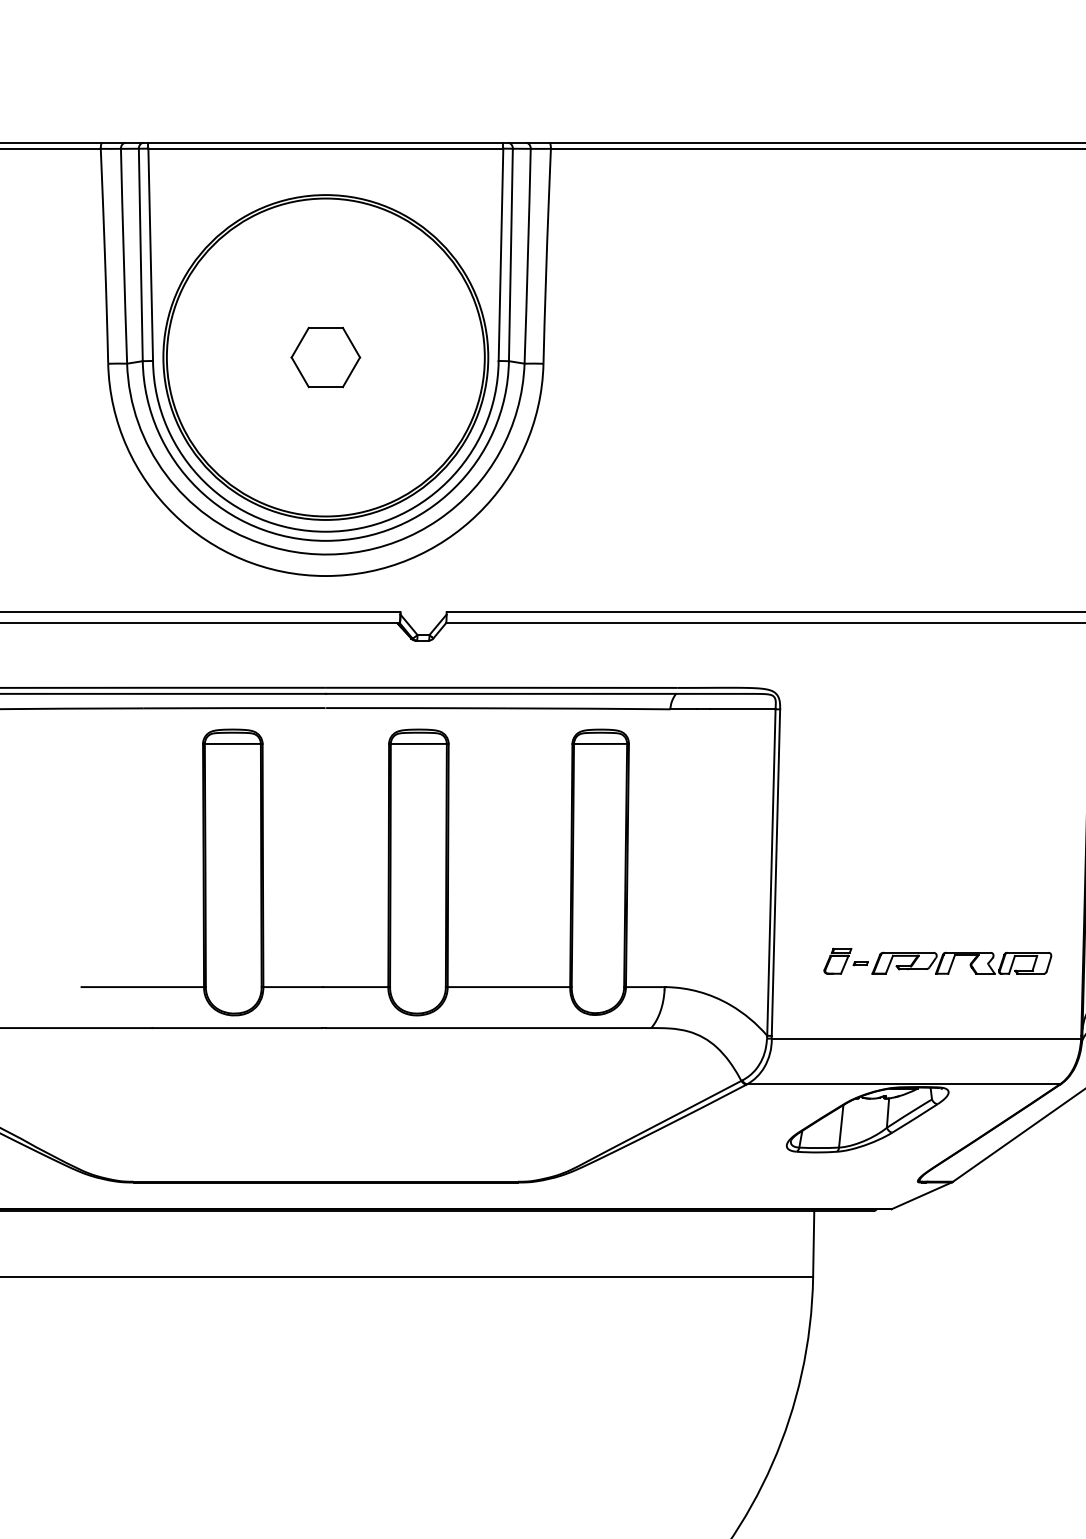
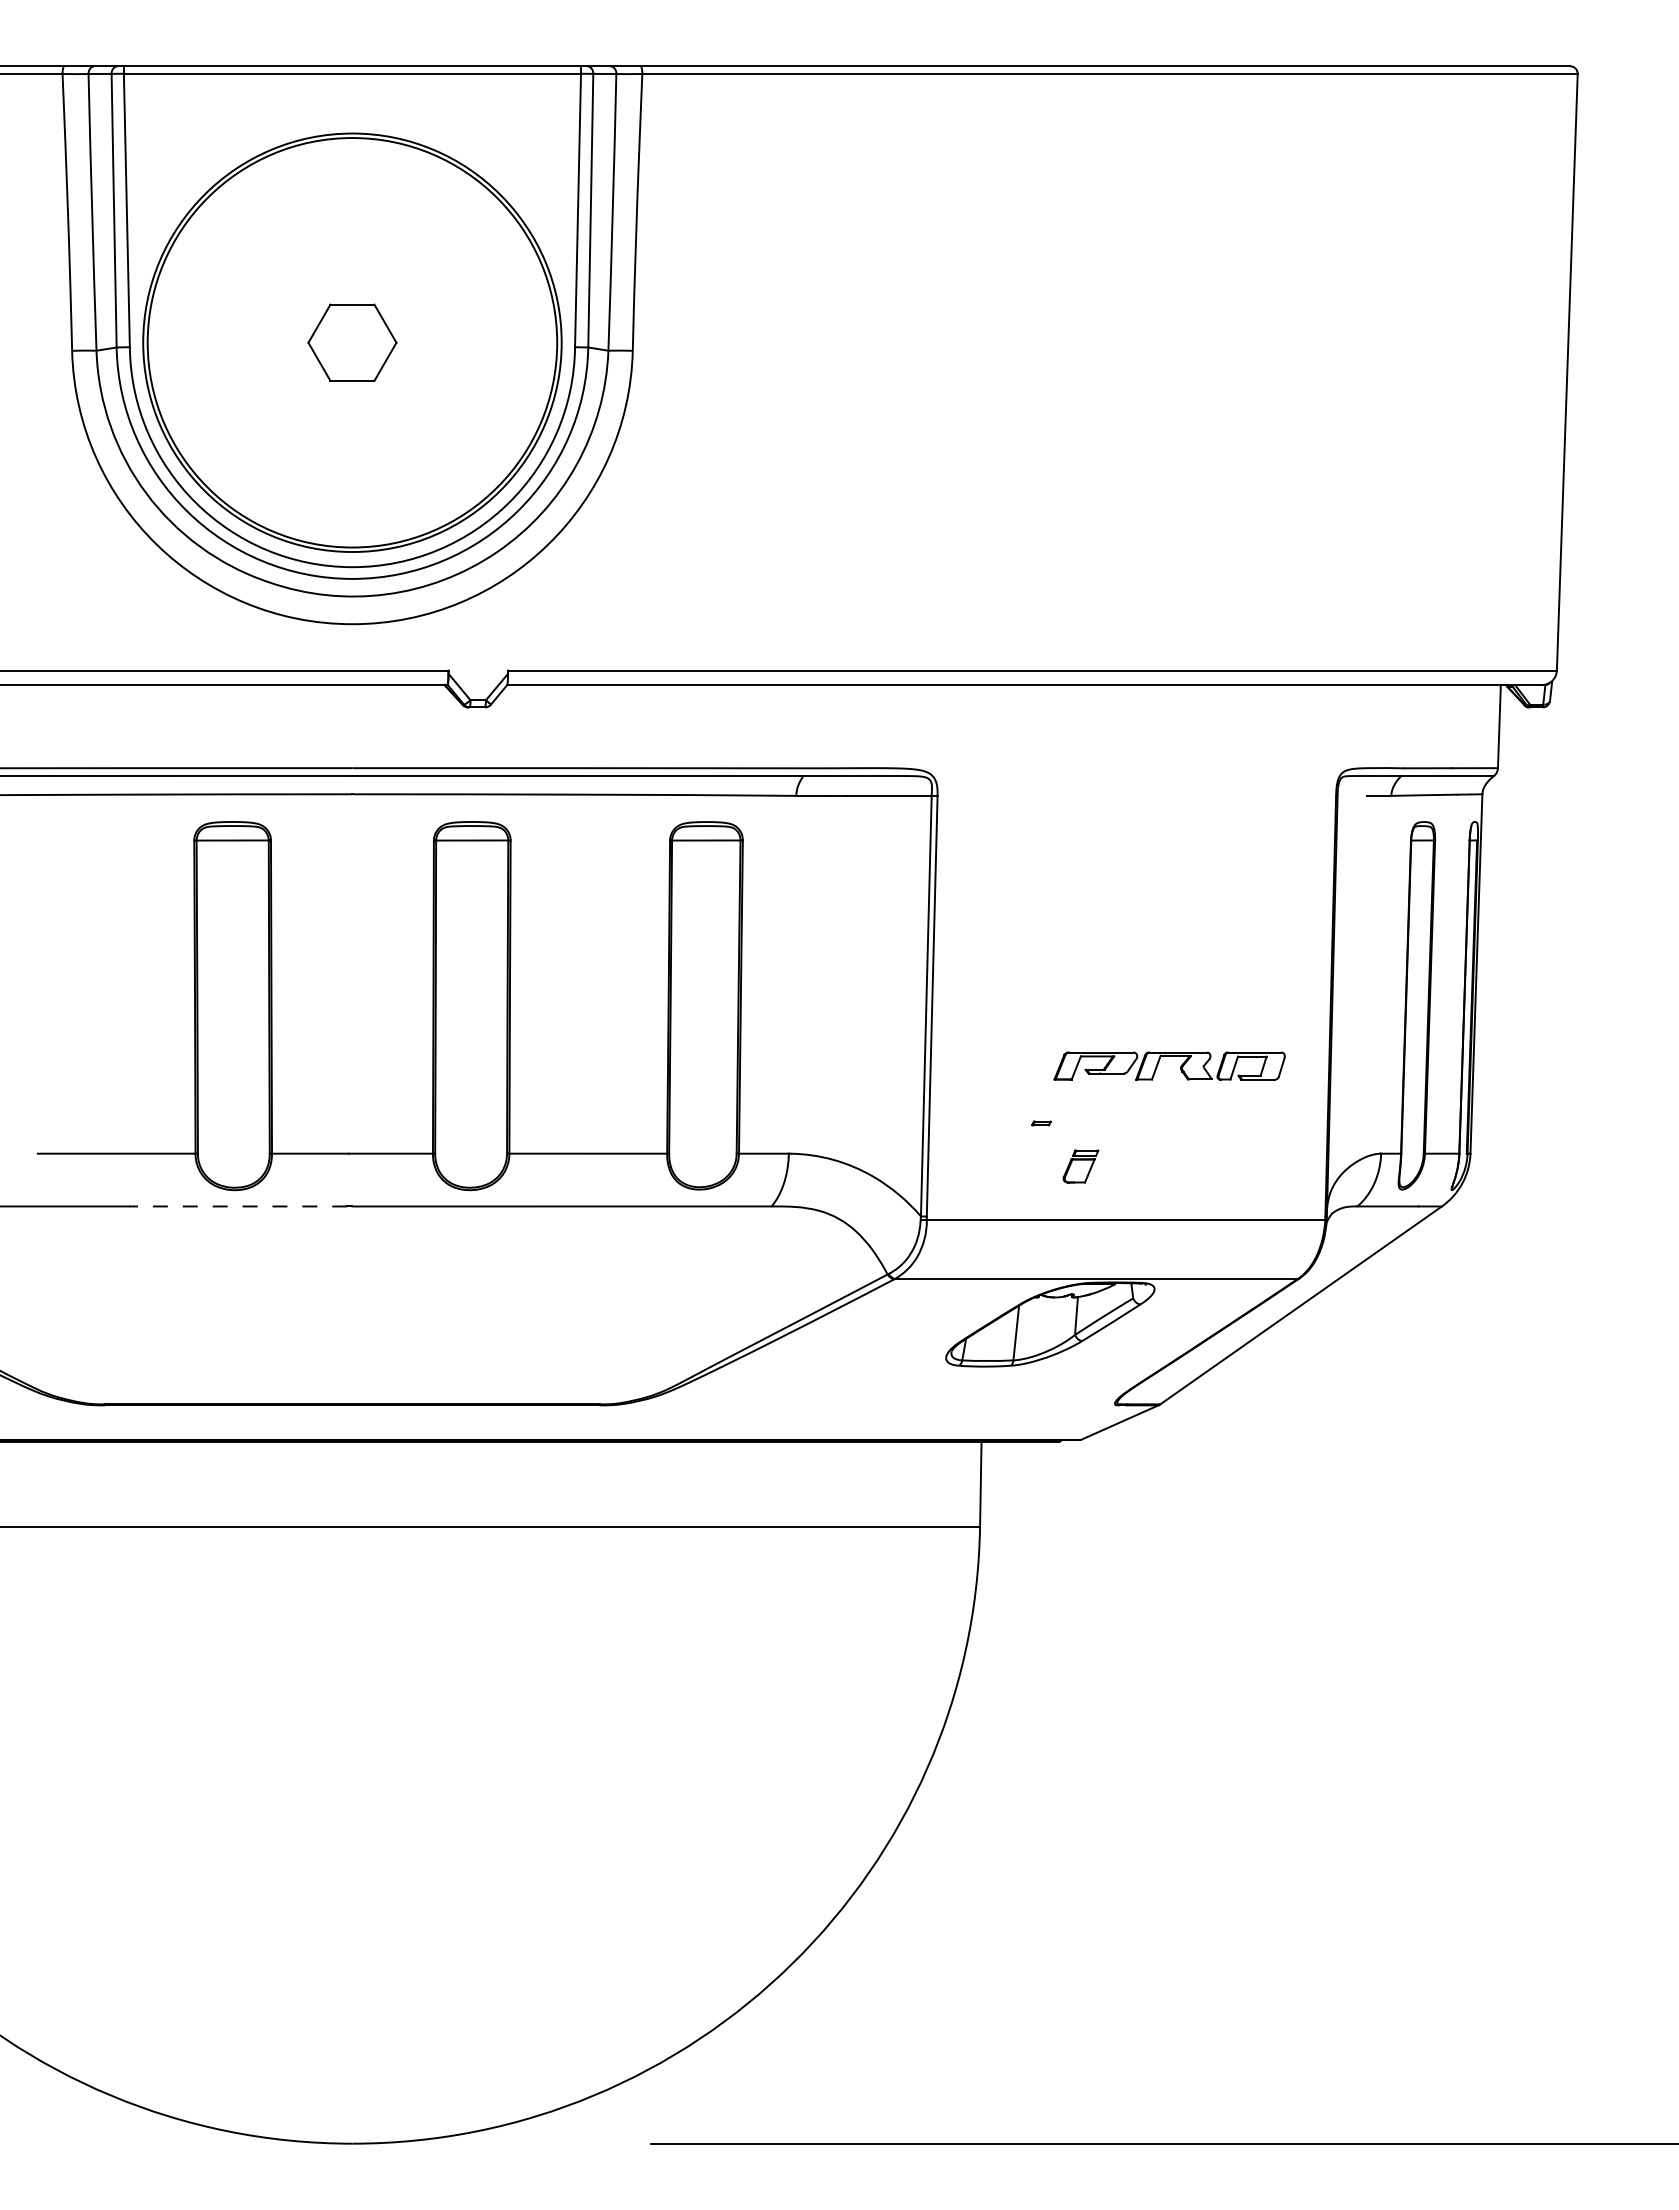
part: (961, 955) -> (1169, 1056), moved
part: (837, 961) -> (1080, 1166), moved
line: (236, 1028) -> (237, 1206), solid -> dashed

